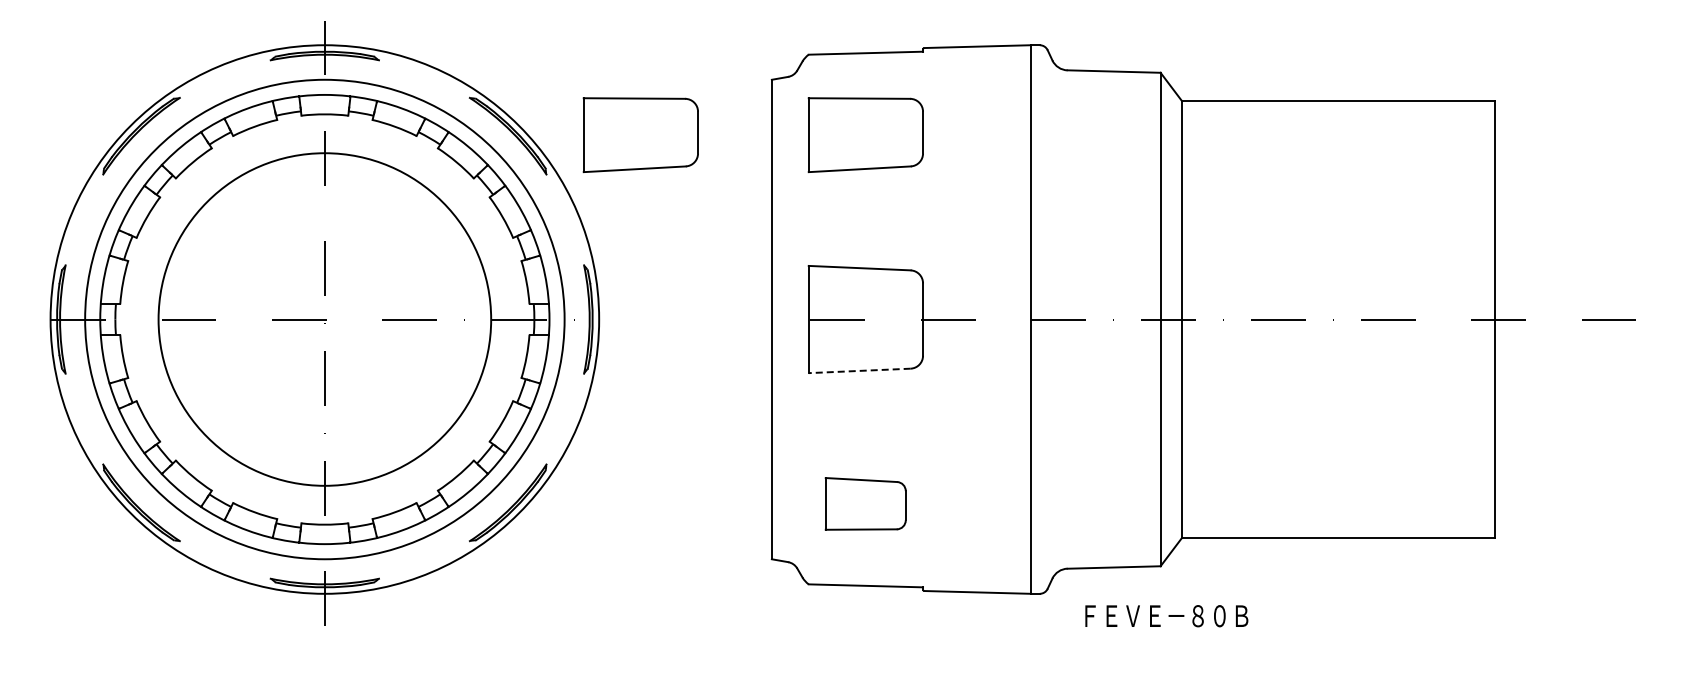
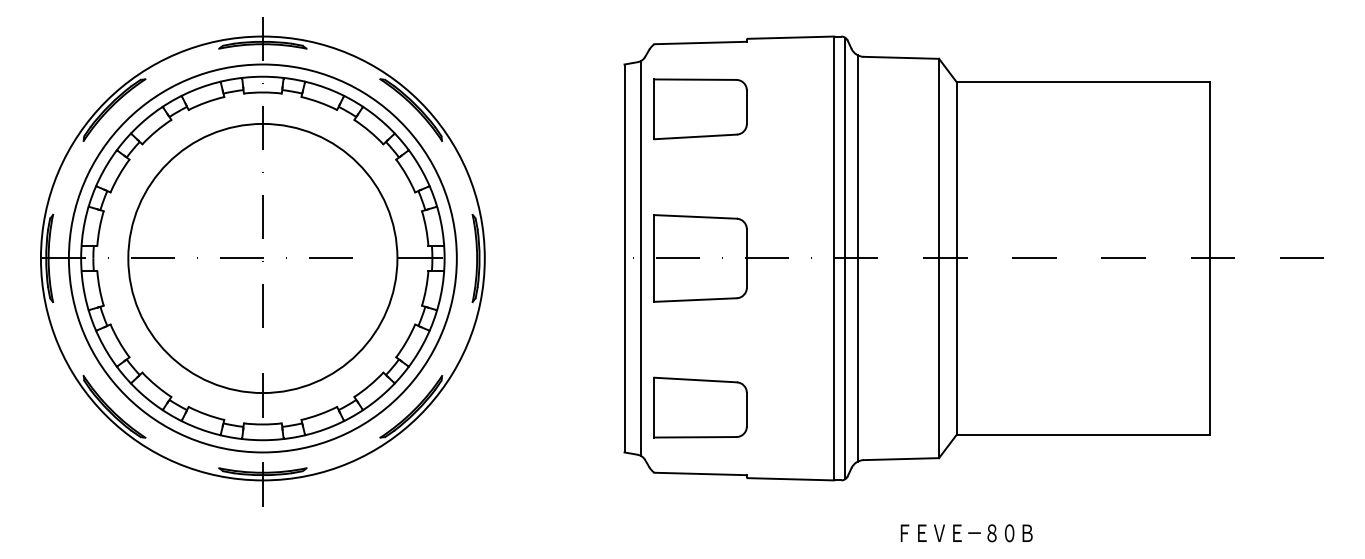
part: (640, 135) -> (518, 109), removed
line: (792, 319) -> (641, 258), added
line: (1044, 319) -> (845, 258), added
line: (1060, 319) -> (858, 258), added
line: (859, 370) -> (695, 299), dashed -> solid
part: (865, 503) -> (700, 407), size x1.43
text: (1166, 616) -> (966, 533), moved

